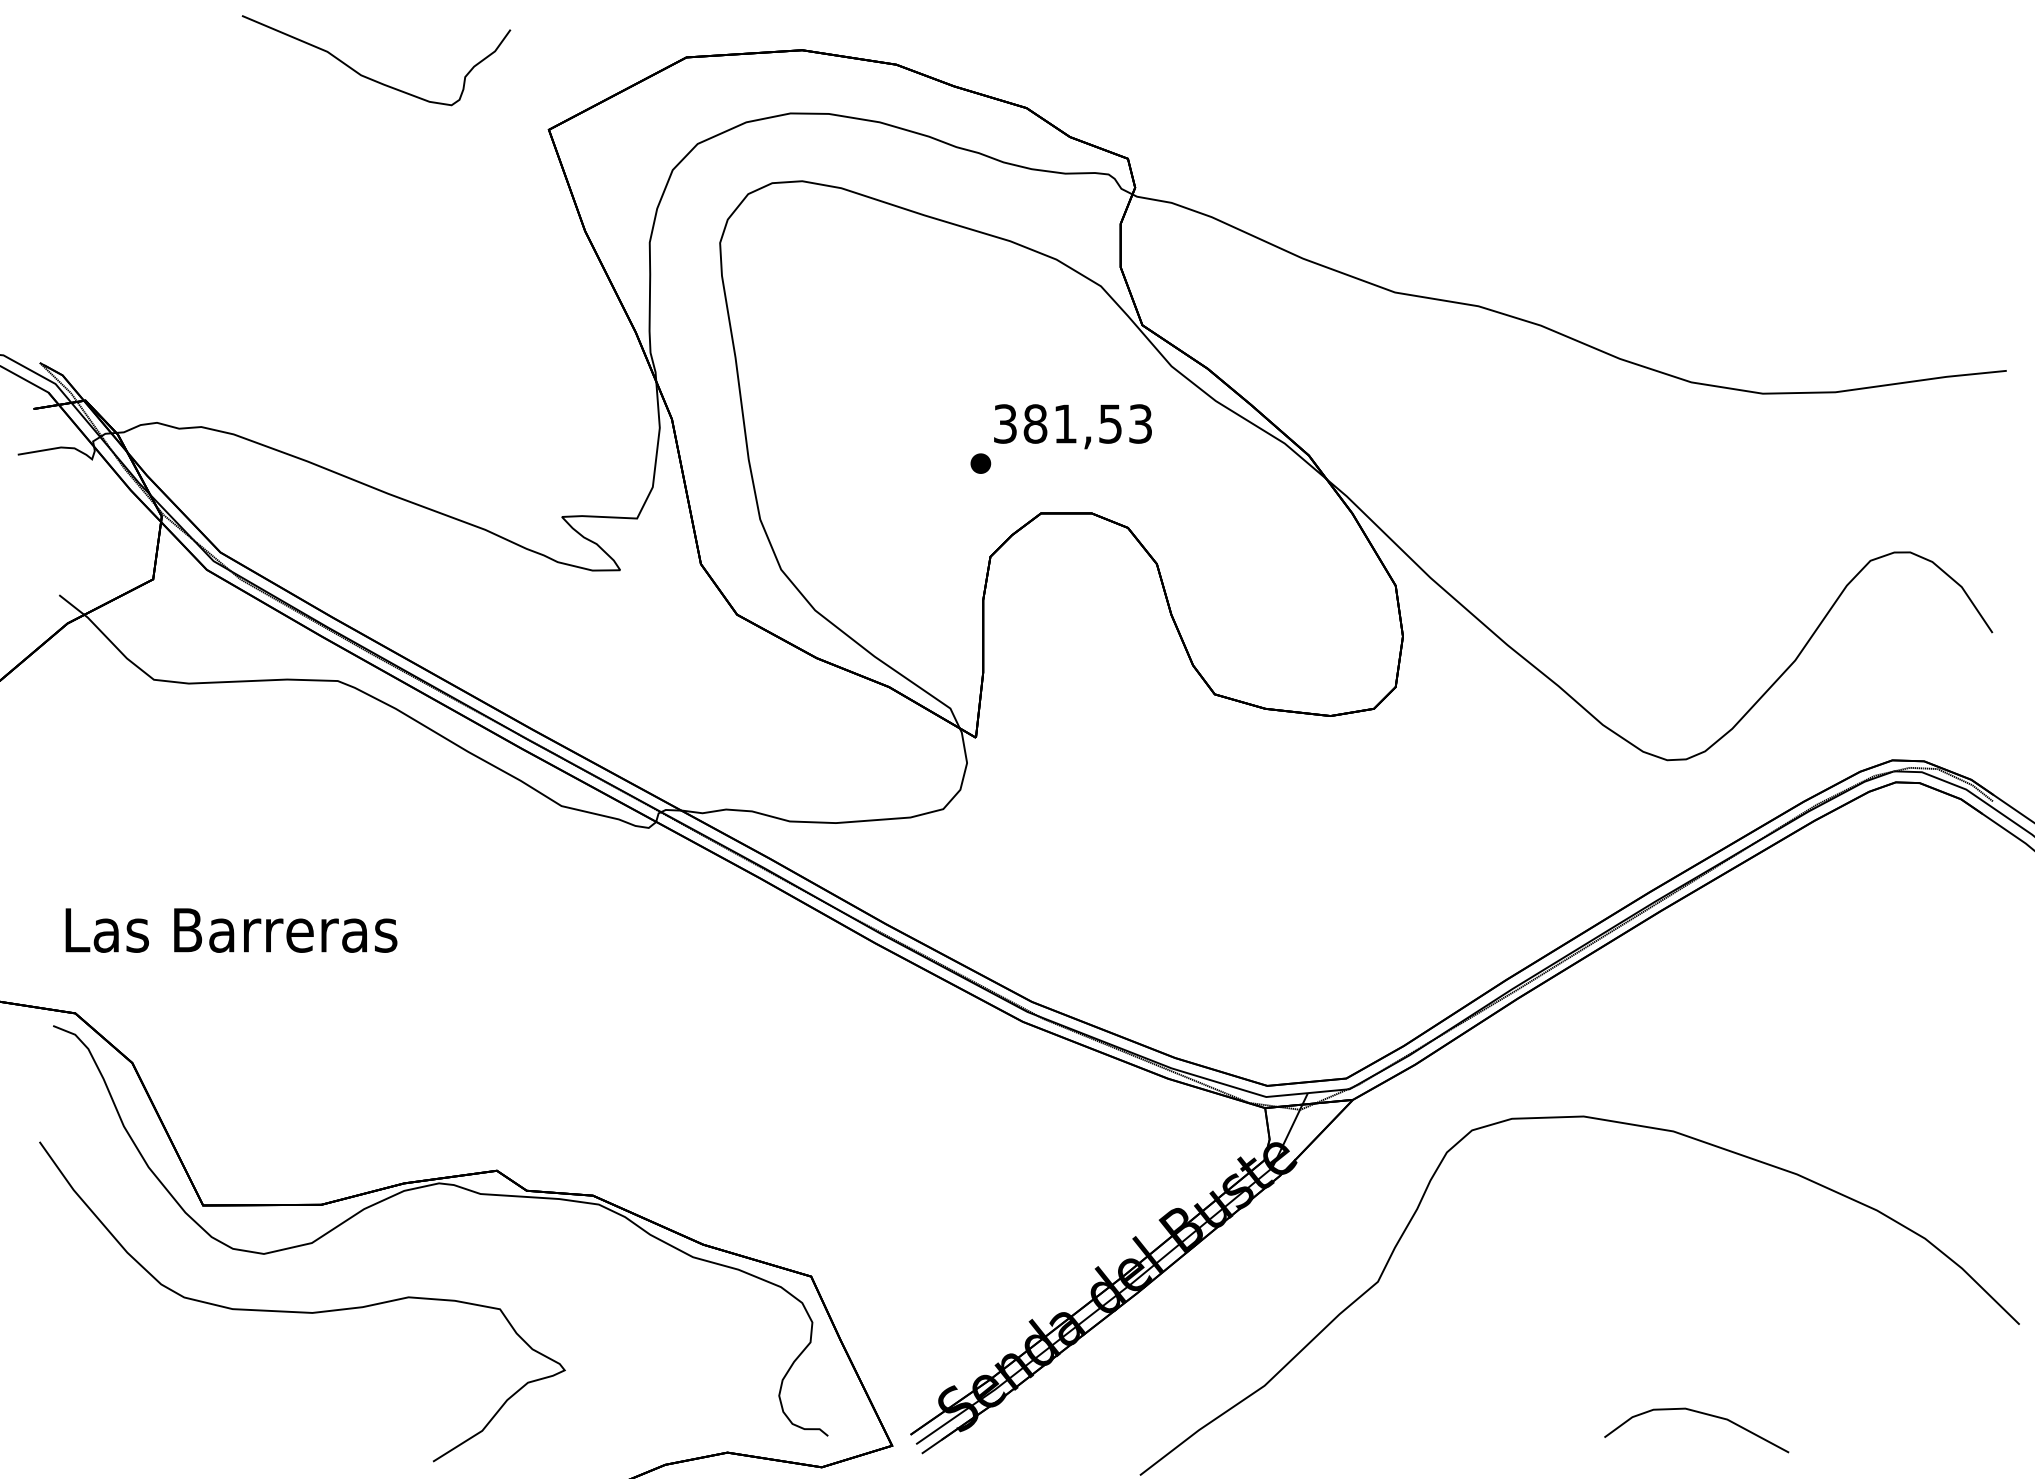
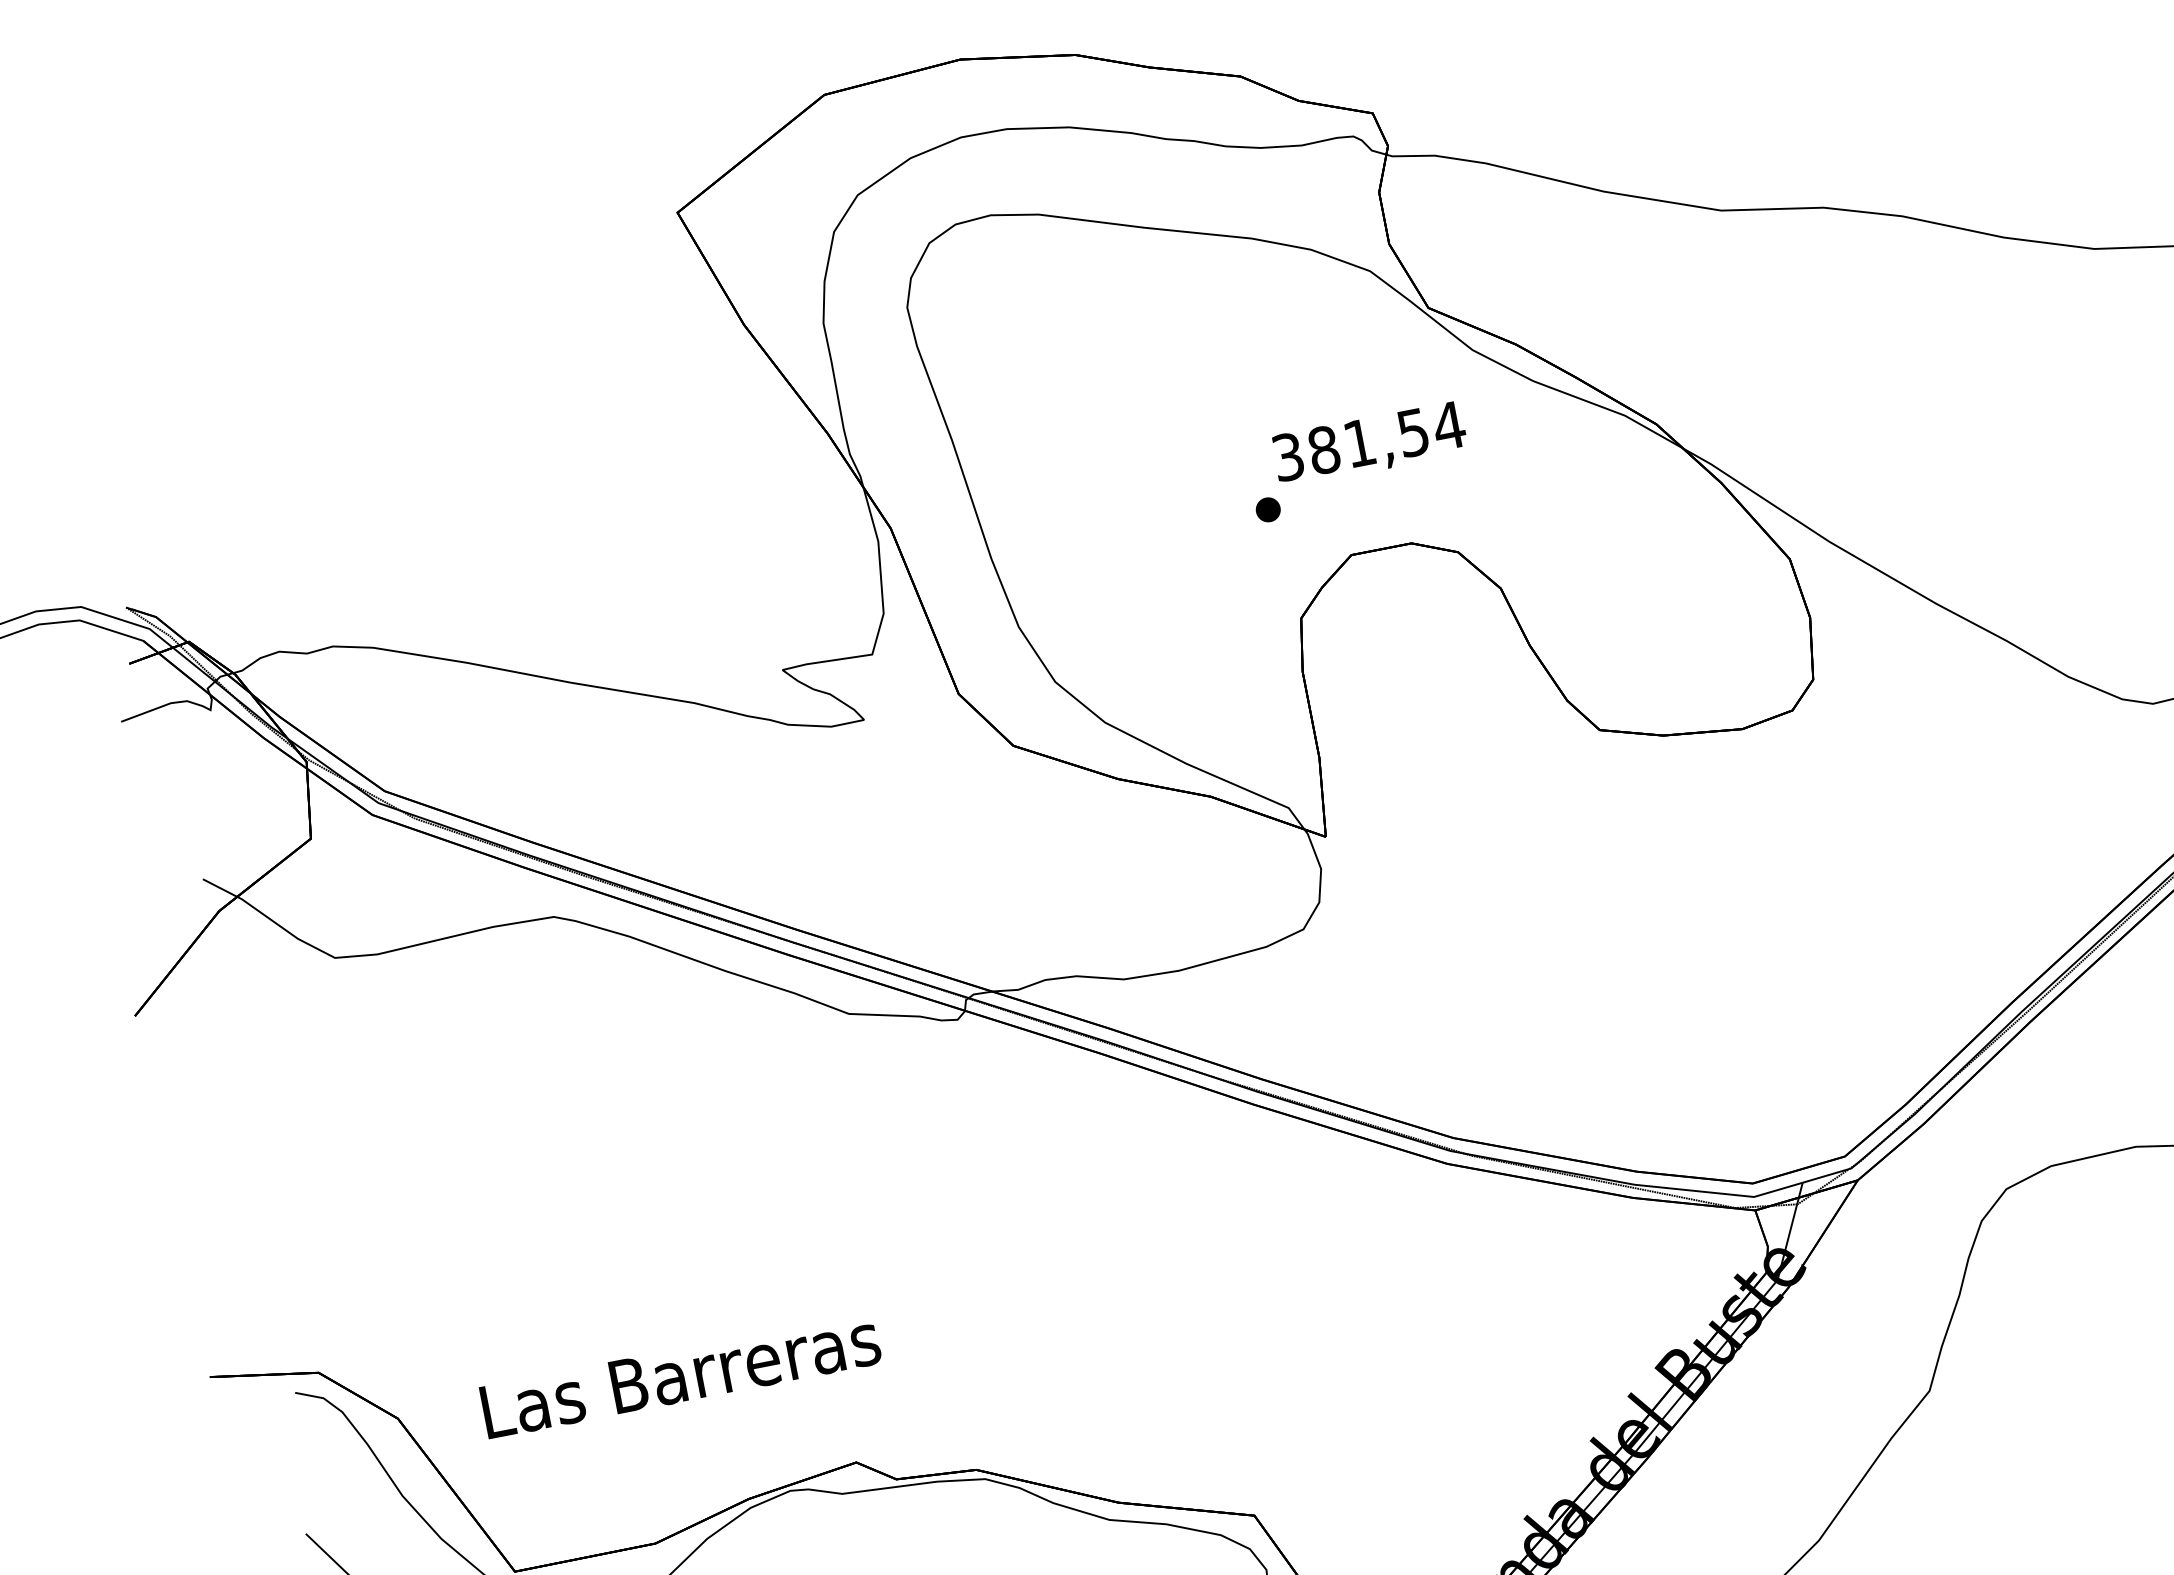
part: (367, 76) -> (449, 191), removed
text: (1140, 423) -> (1448, 425), 381,53 -> 381,54
text: (231, 930) -> (680, 1375), moved

